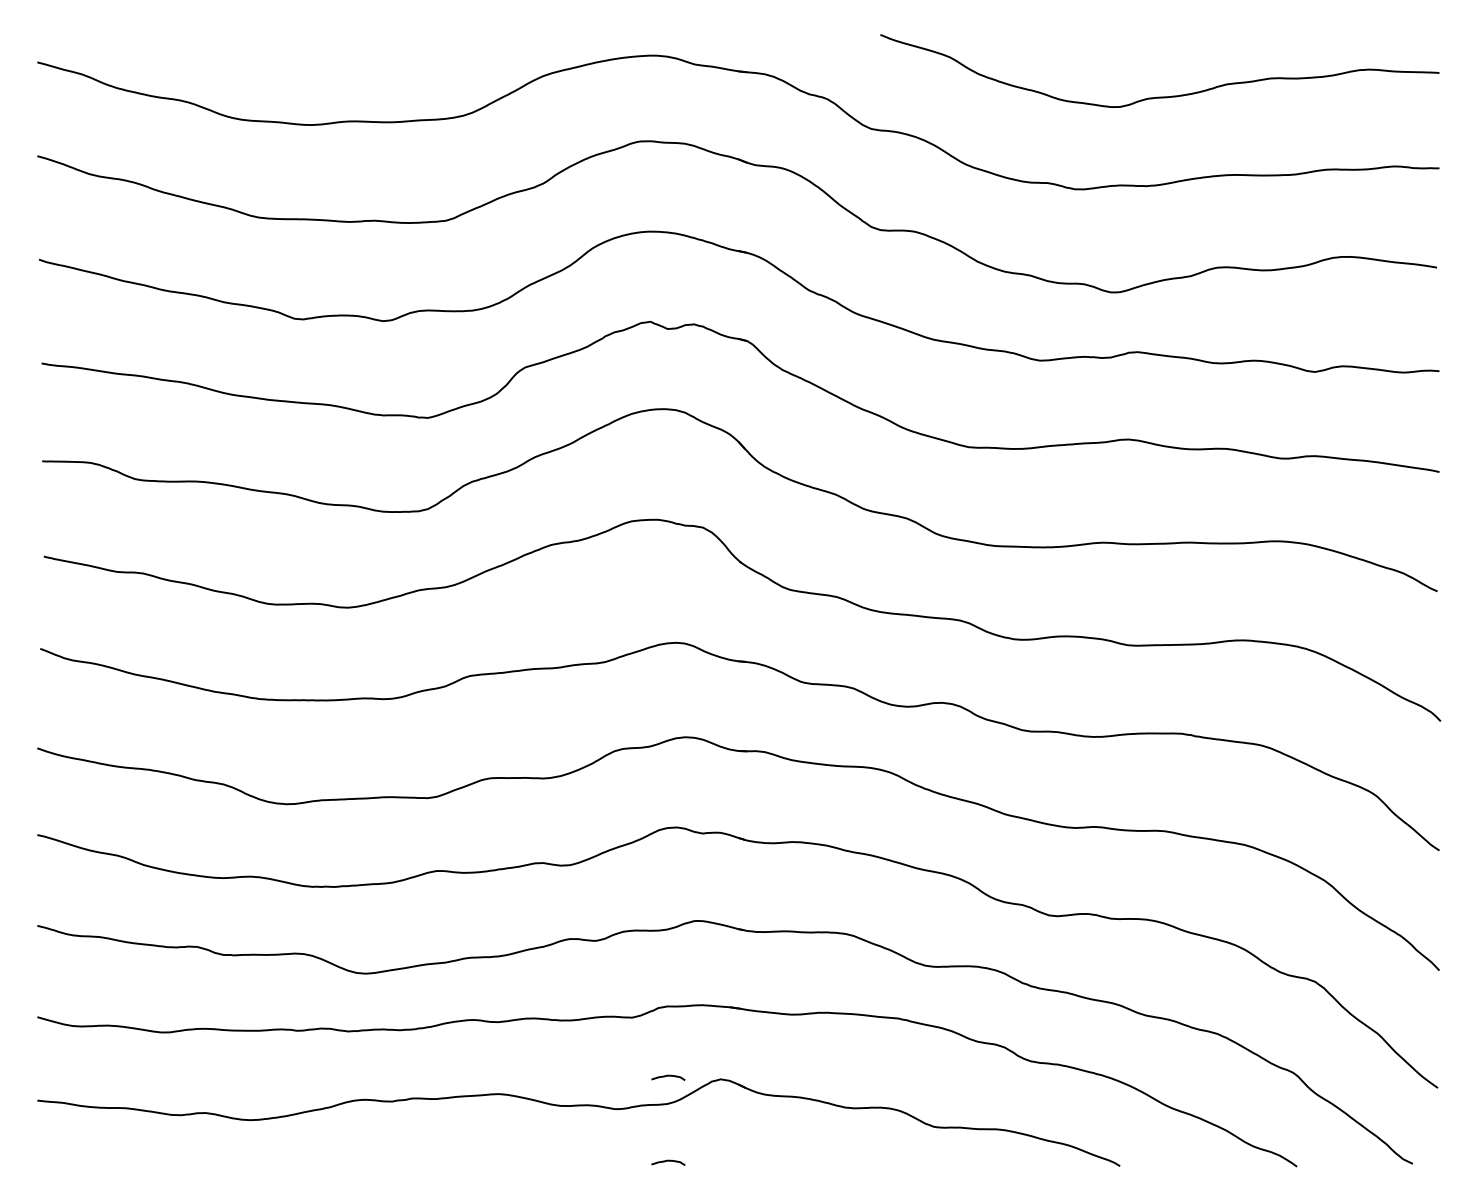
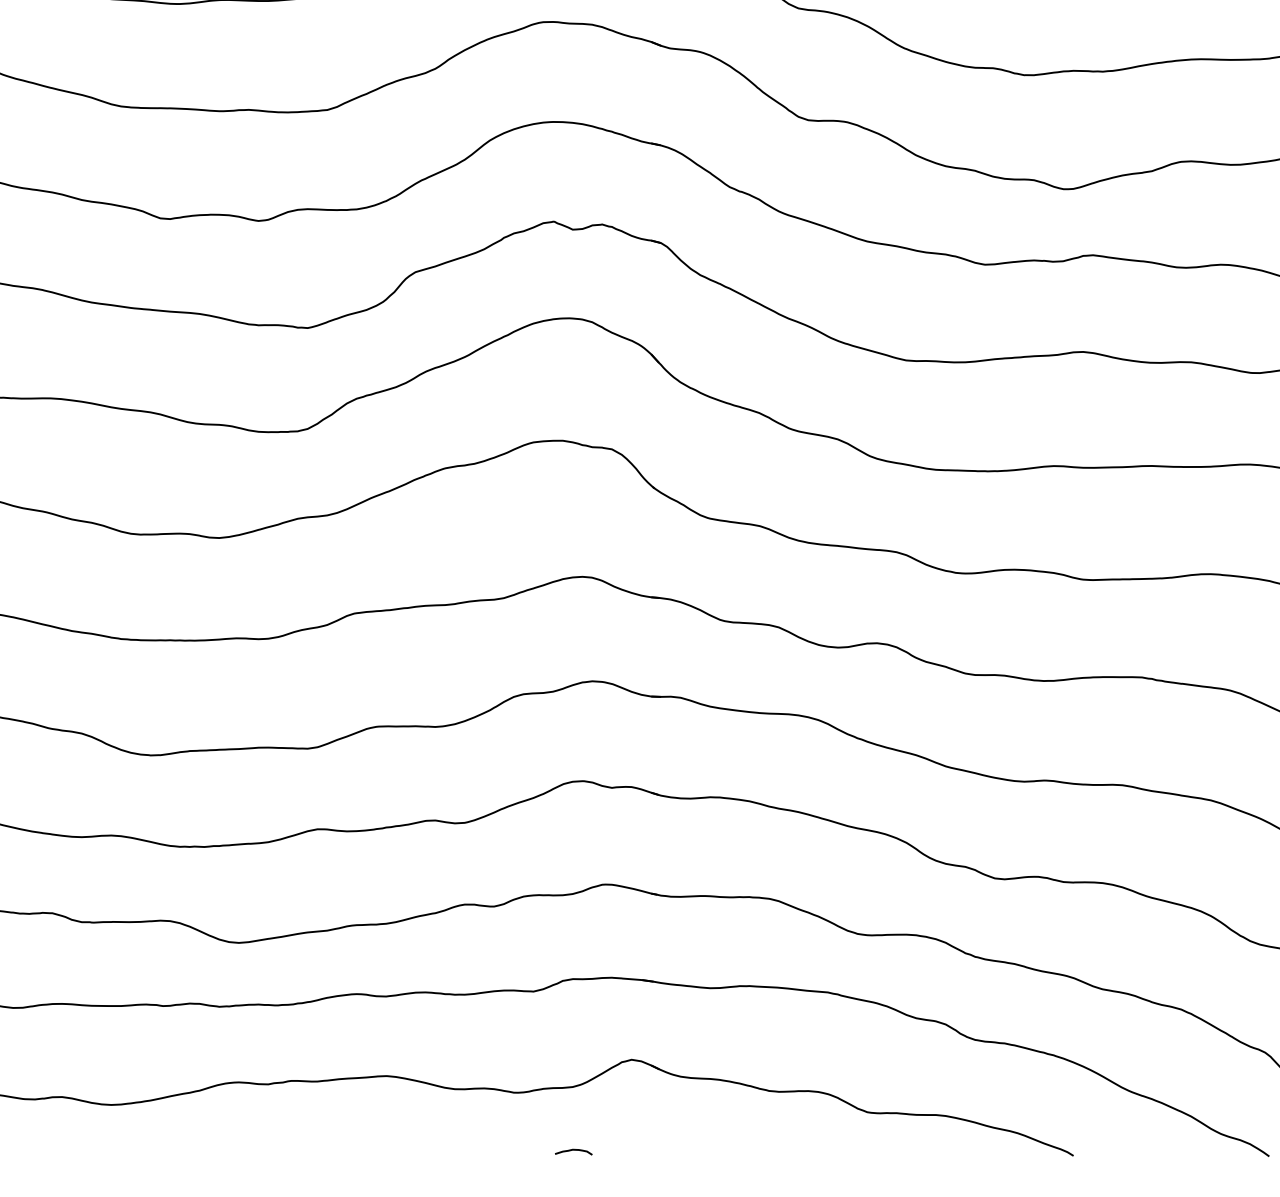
curve: (668, 1076) -> (573, 1056), removed

